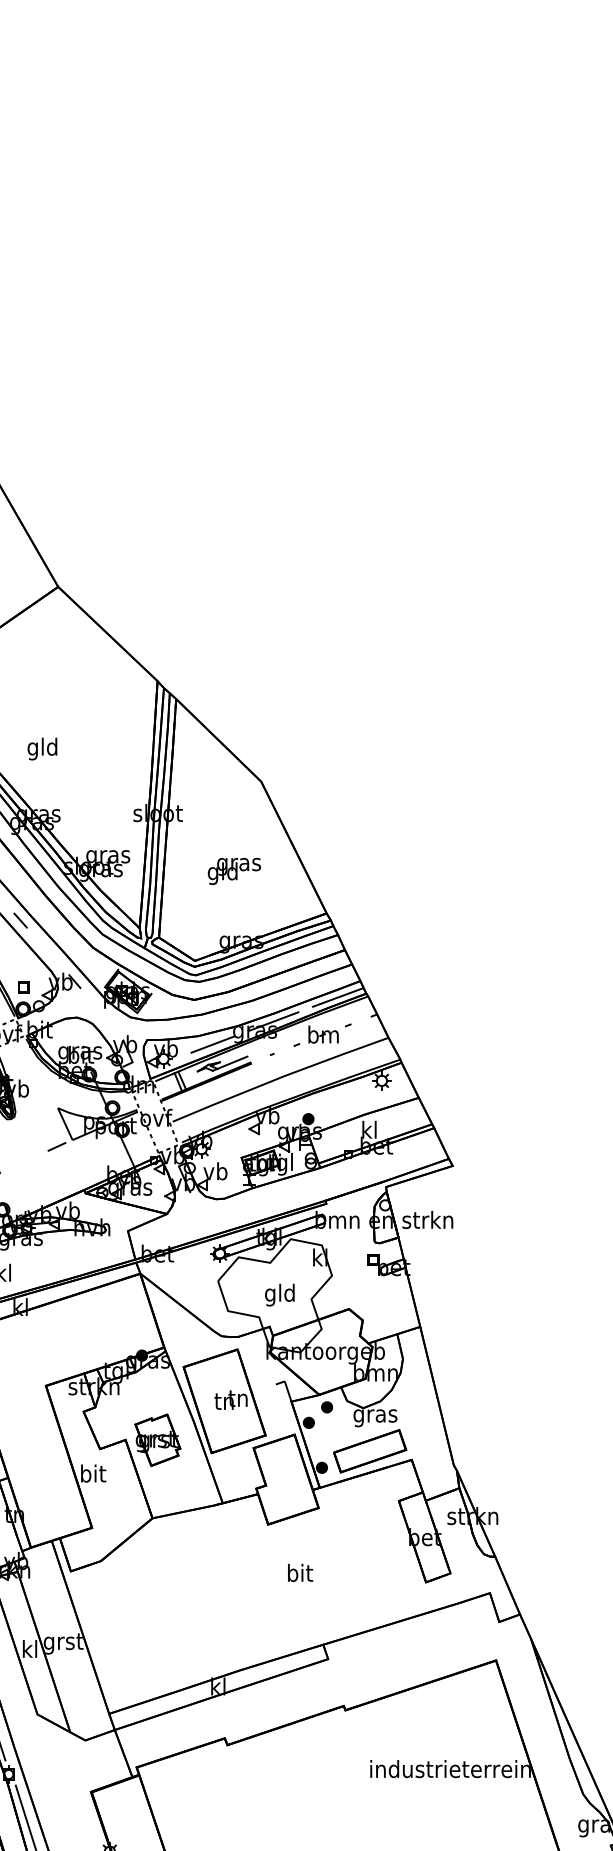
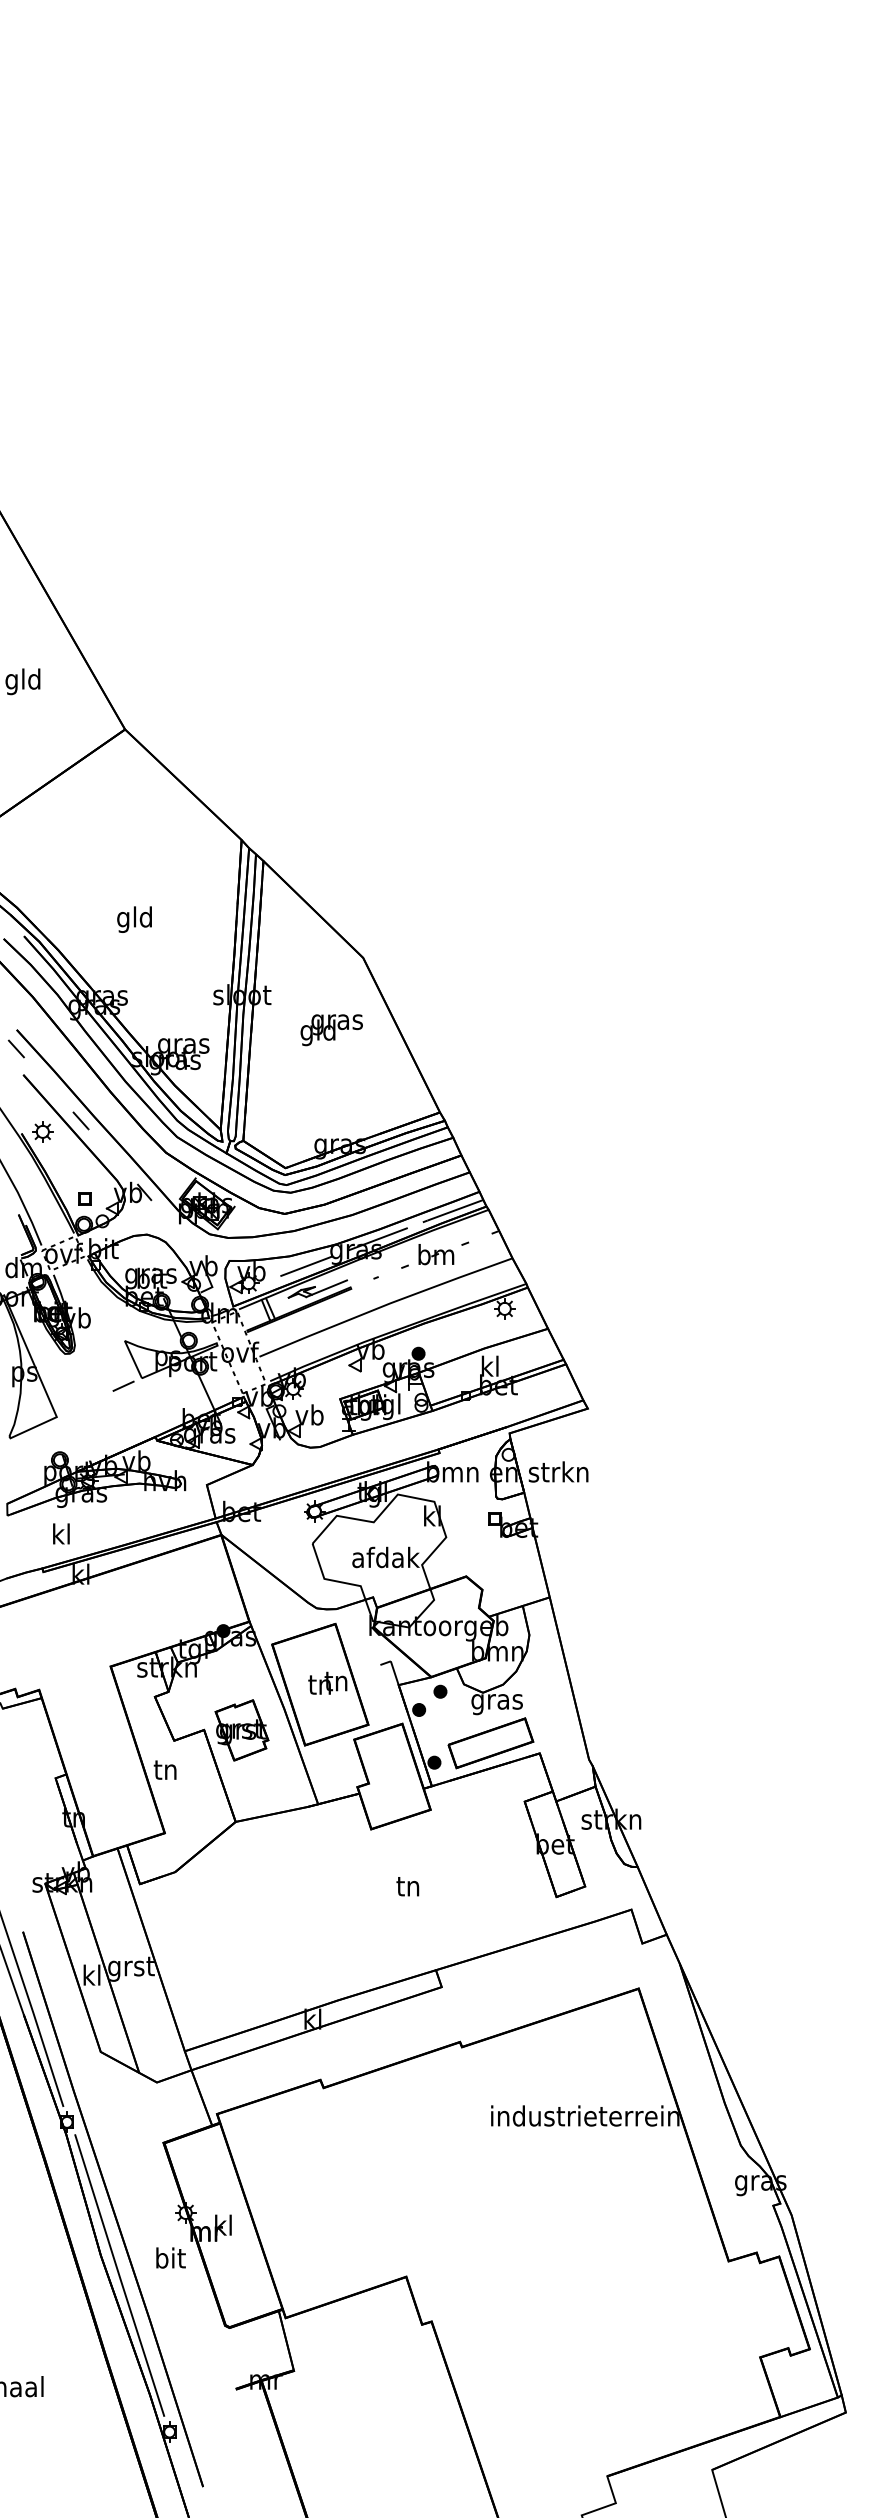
text: (42, 748) -> (134, 919), moved
text: (234, 871) -> (331, 1030), moved
text: (280, 1294) -> (385, 1559), gld -> afdak
text: (93, 1473) -> (166, 1769), bit -> tn
text: (300, 1572) -> (409, 1885), bit -> tn

